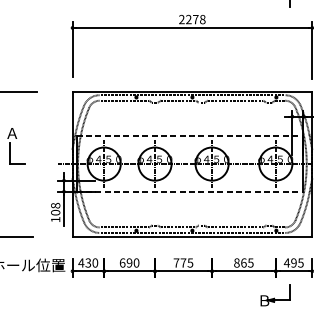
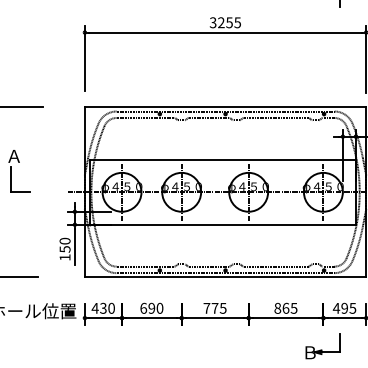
text: (192, 19) -> (225, 22), 2278 -> 3255
line: (190, 136) -> (223, 159), dashed -> solid
line: (190, 191) -> (223, 224), dashed -> solid
text: (55, 208) -> (64, 244), 108 -> 150

